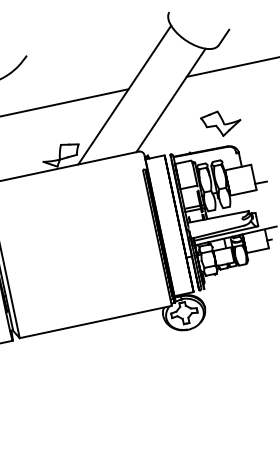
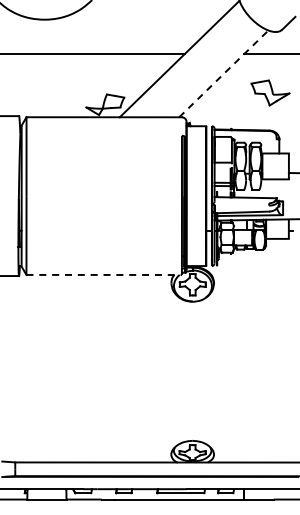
line: (171, 99) -> (224, 73), solid -> dashed
part: (221, 123) -> (270, 92), moved
line: (95, 321) -> (104, 274), solid -> dashed

